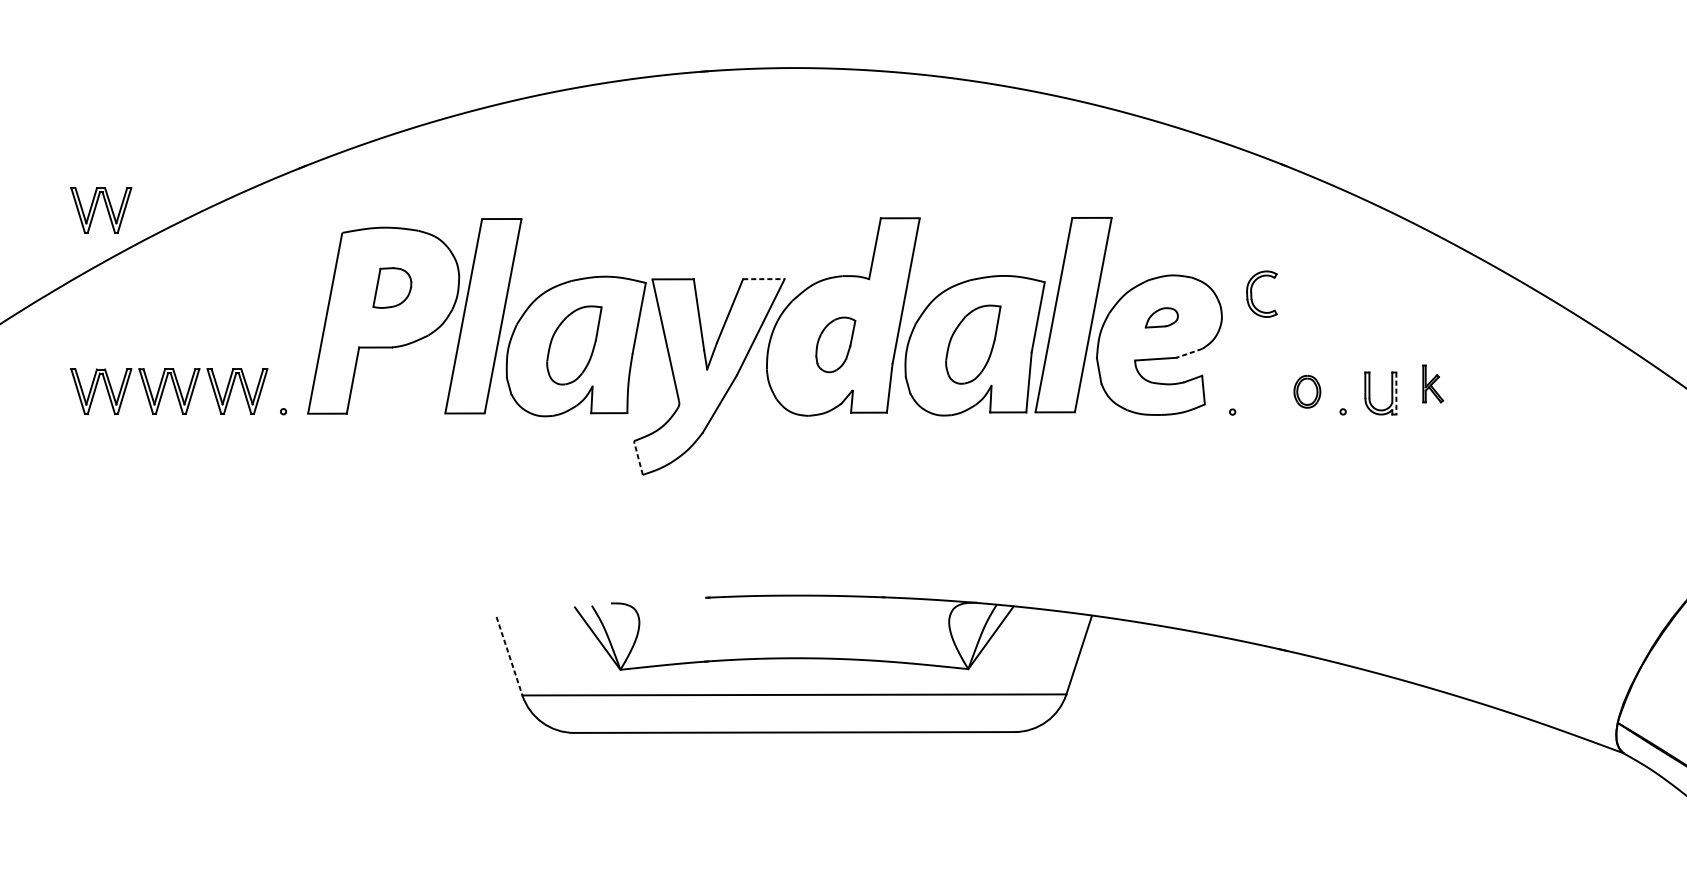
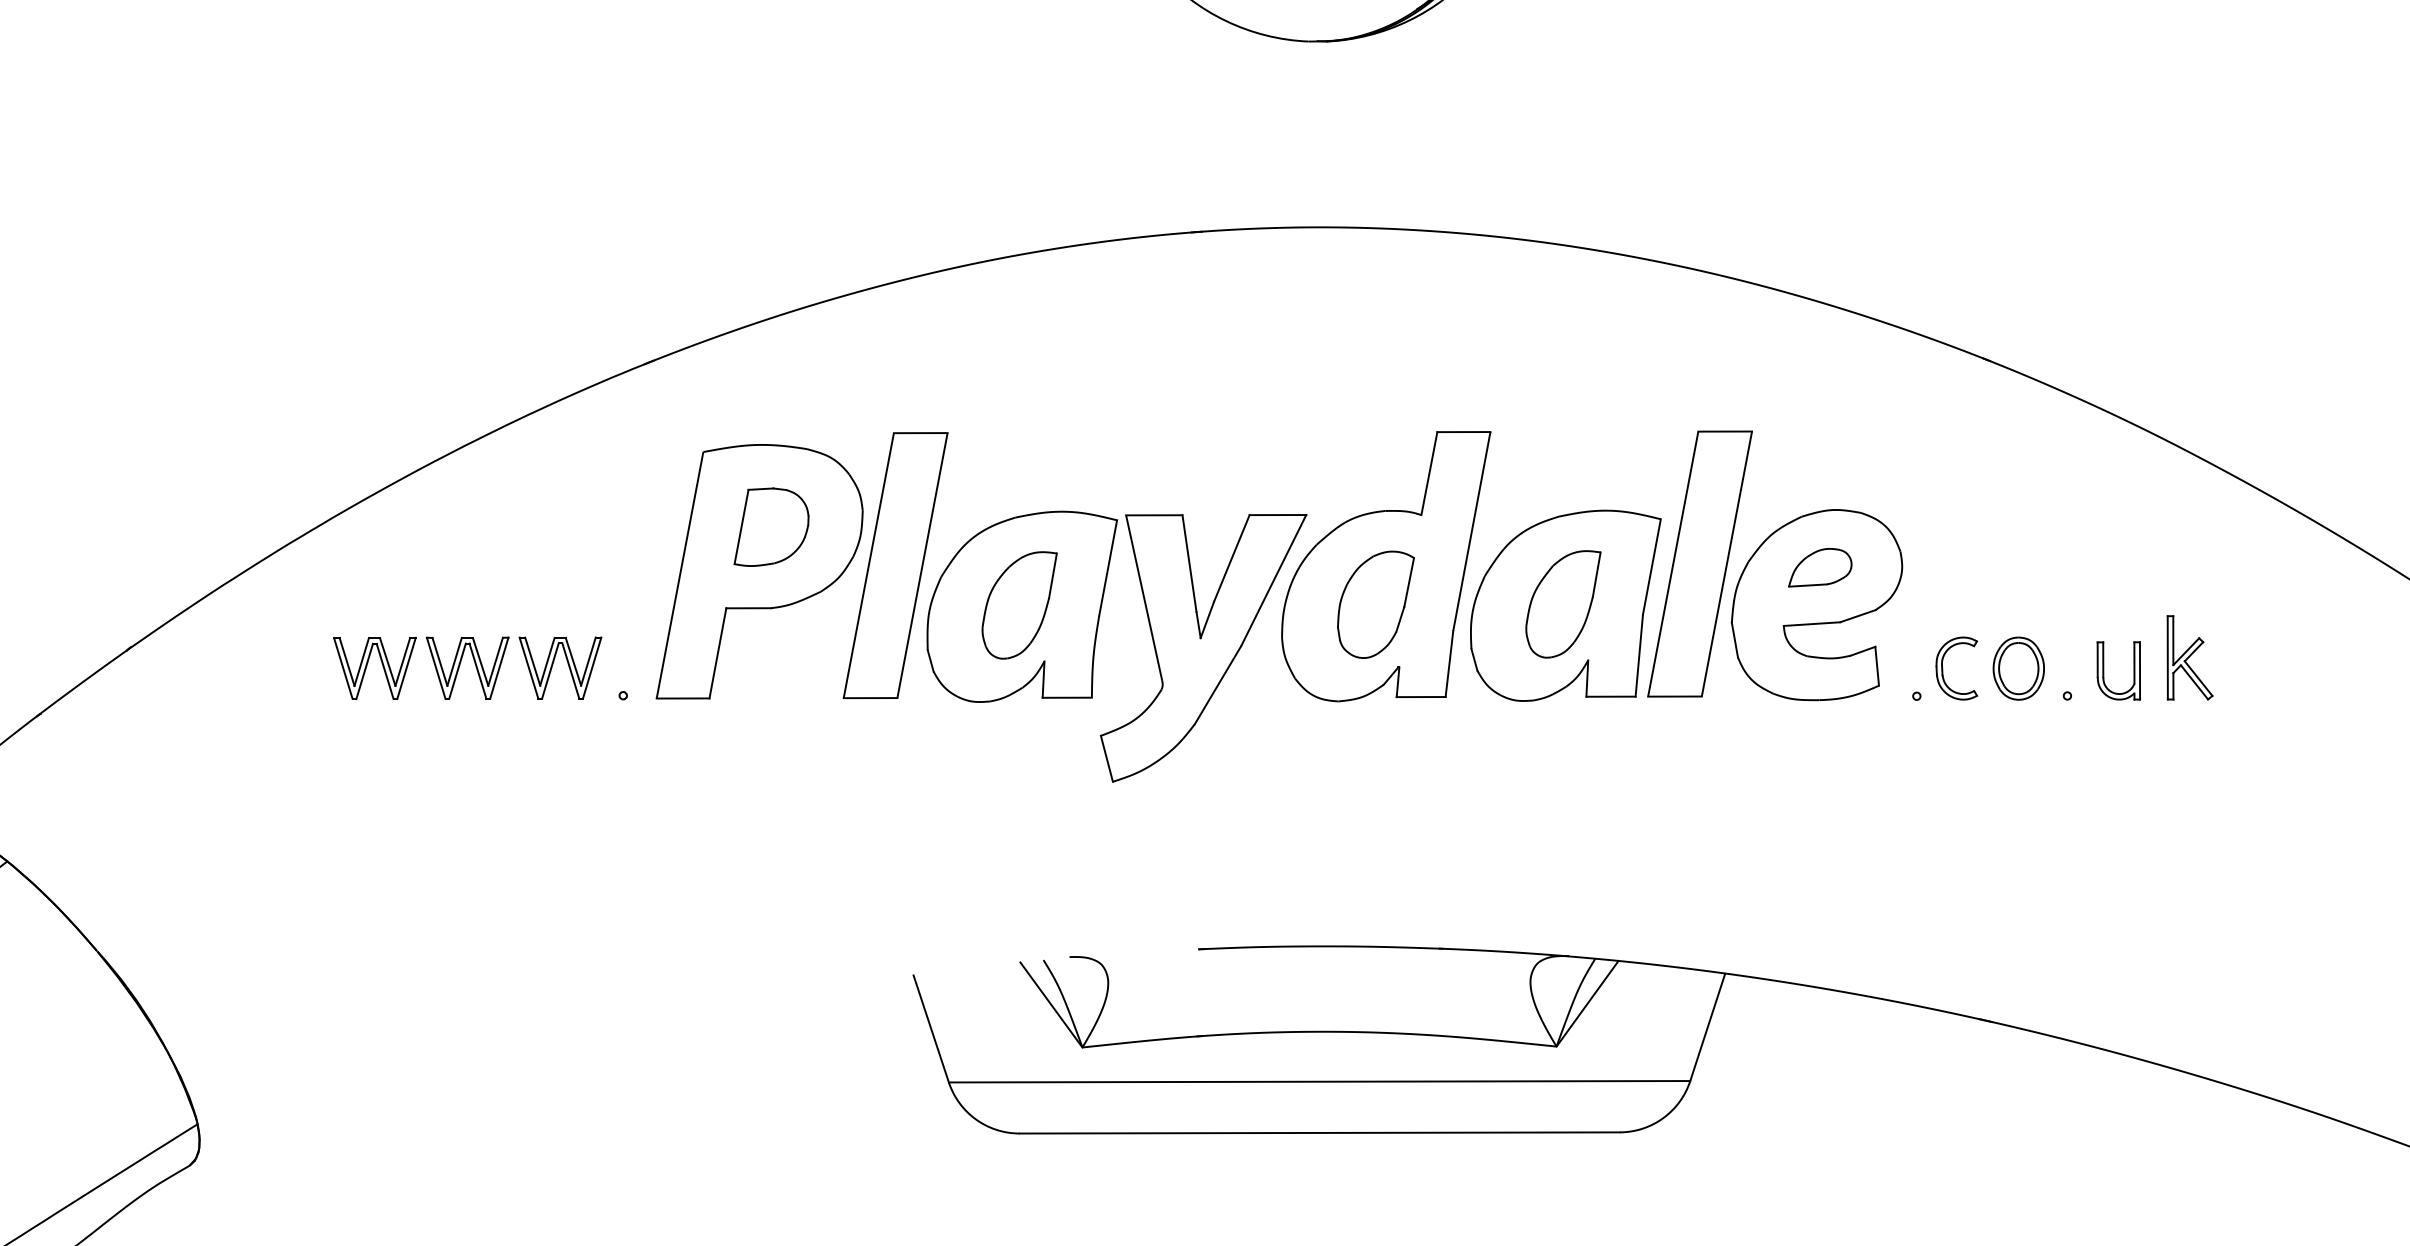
part: (95, 209) -> (367, 419), removed
line: (764, 279) -> (1278, 515), dashed -> solid
part: (392, 287) -> (771, 526), size x1.43
part: (1252, 294) -> (1943, 668), moved
part: (1161, 317) -> (1820, 567), size x1.43
part: (835, 344) -> (1375, 604), size x1.43
line: (1189, 353) -> (1857, 616), dashed -> solid
part: (1432, 383) -> (2189, 657), size x1.67
part: (1307, 391) -> (2018, 668), size x1.43
line: (1396, 393) -> (2140, 670), dashed -> solid
line: (638, 457) -> (1106, 758), dashed -> solid
line: (509, 656) -> (931, 1029), dashed -> solid

